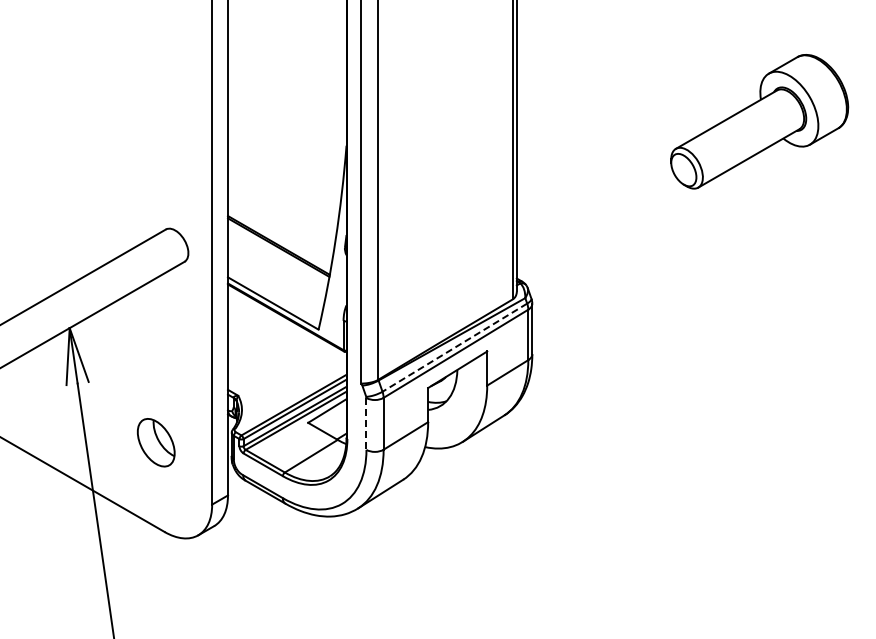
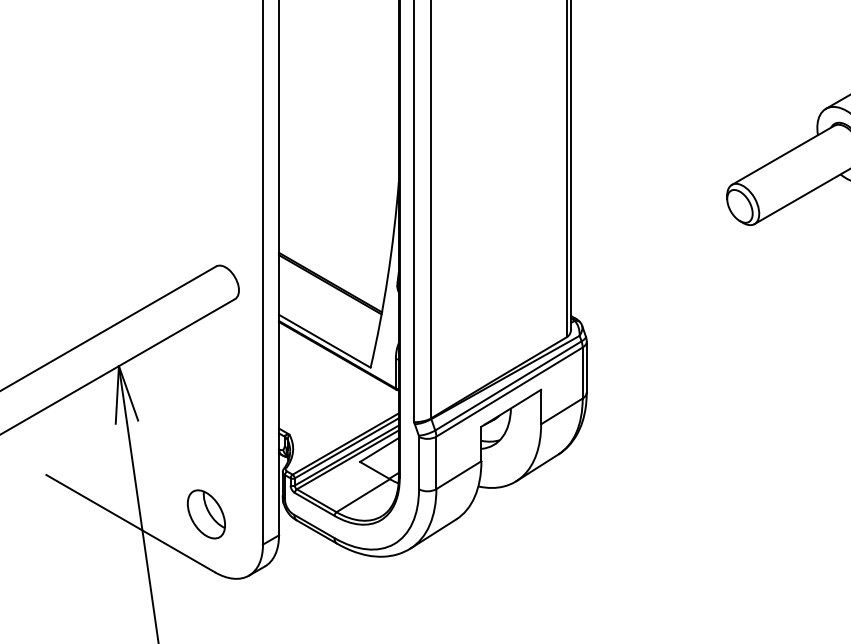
line: (454, 347) -> (508, 385), dashed -> solid
line: (366, 423) -> (419, 462), dashed -> solid
part: (156, 442) -> (206, 514), moved

